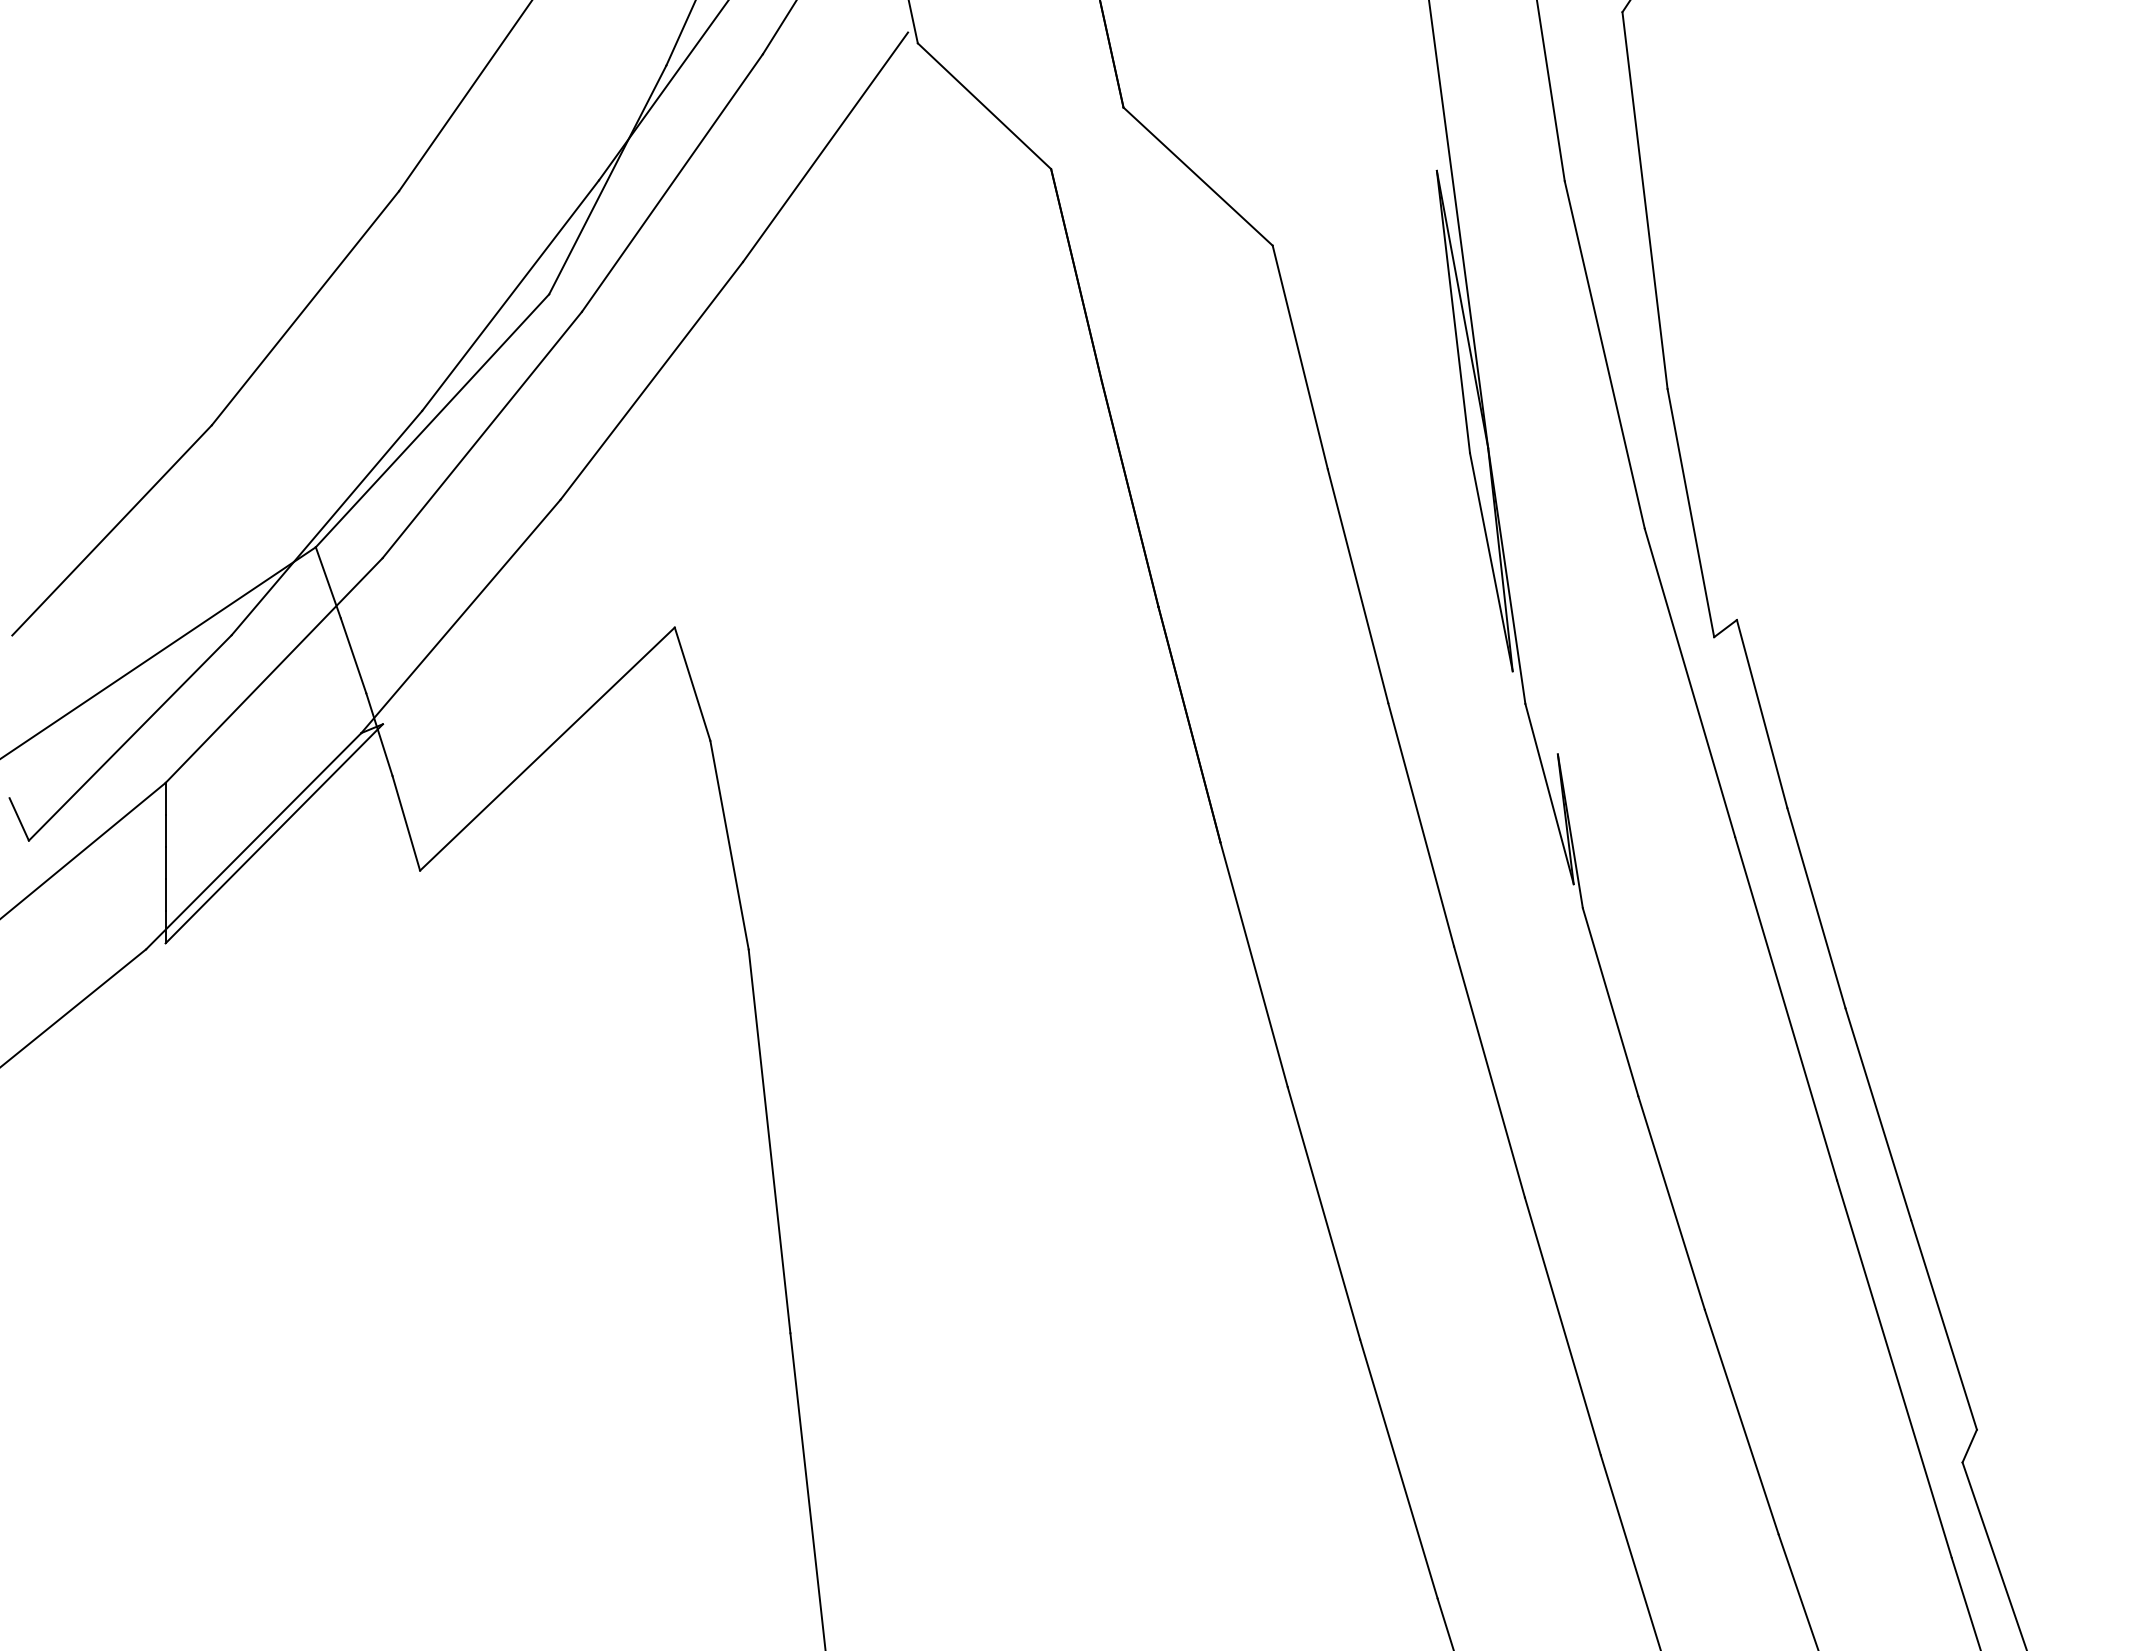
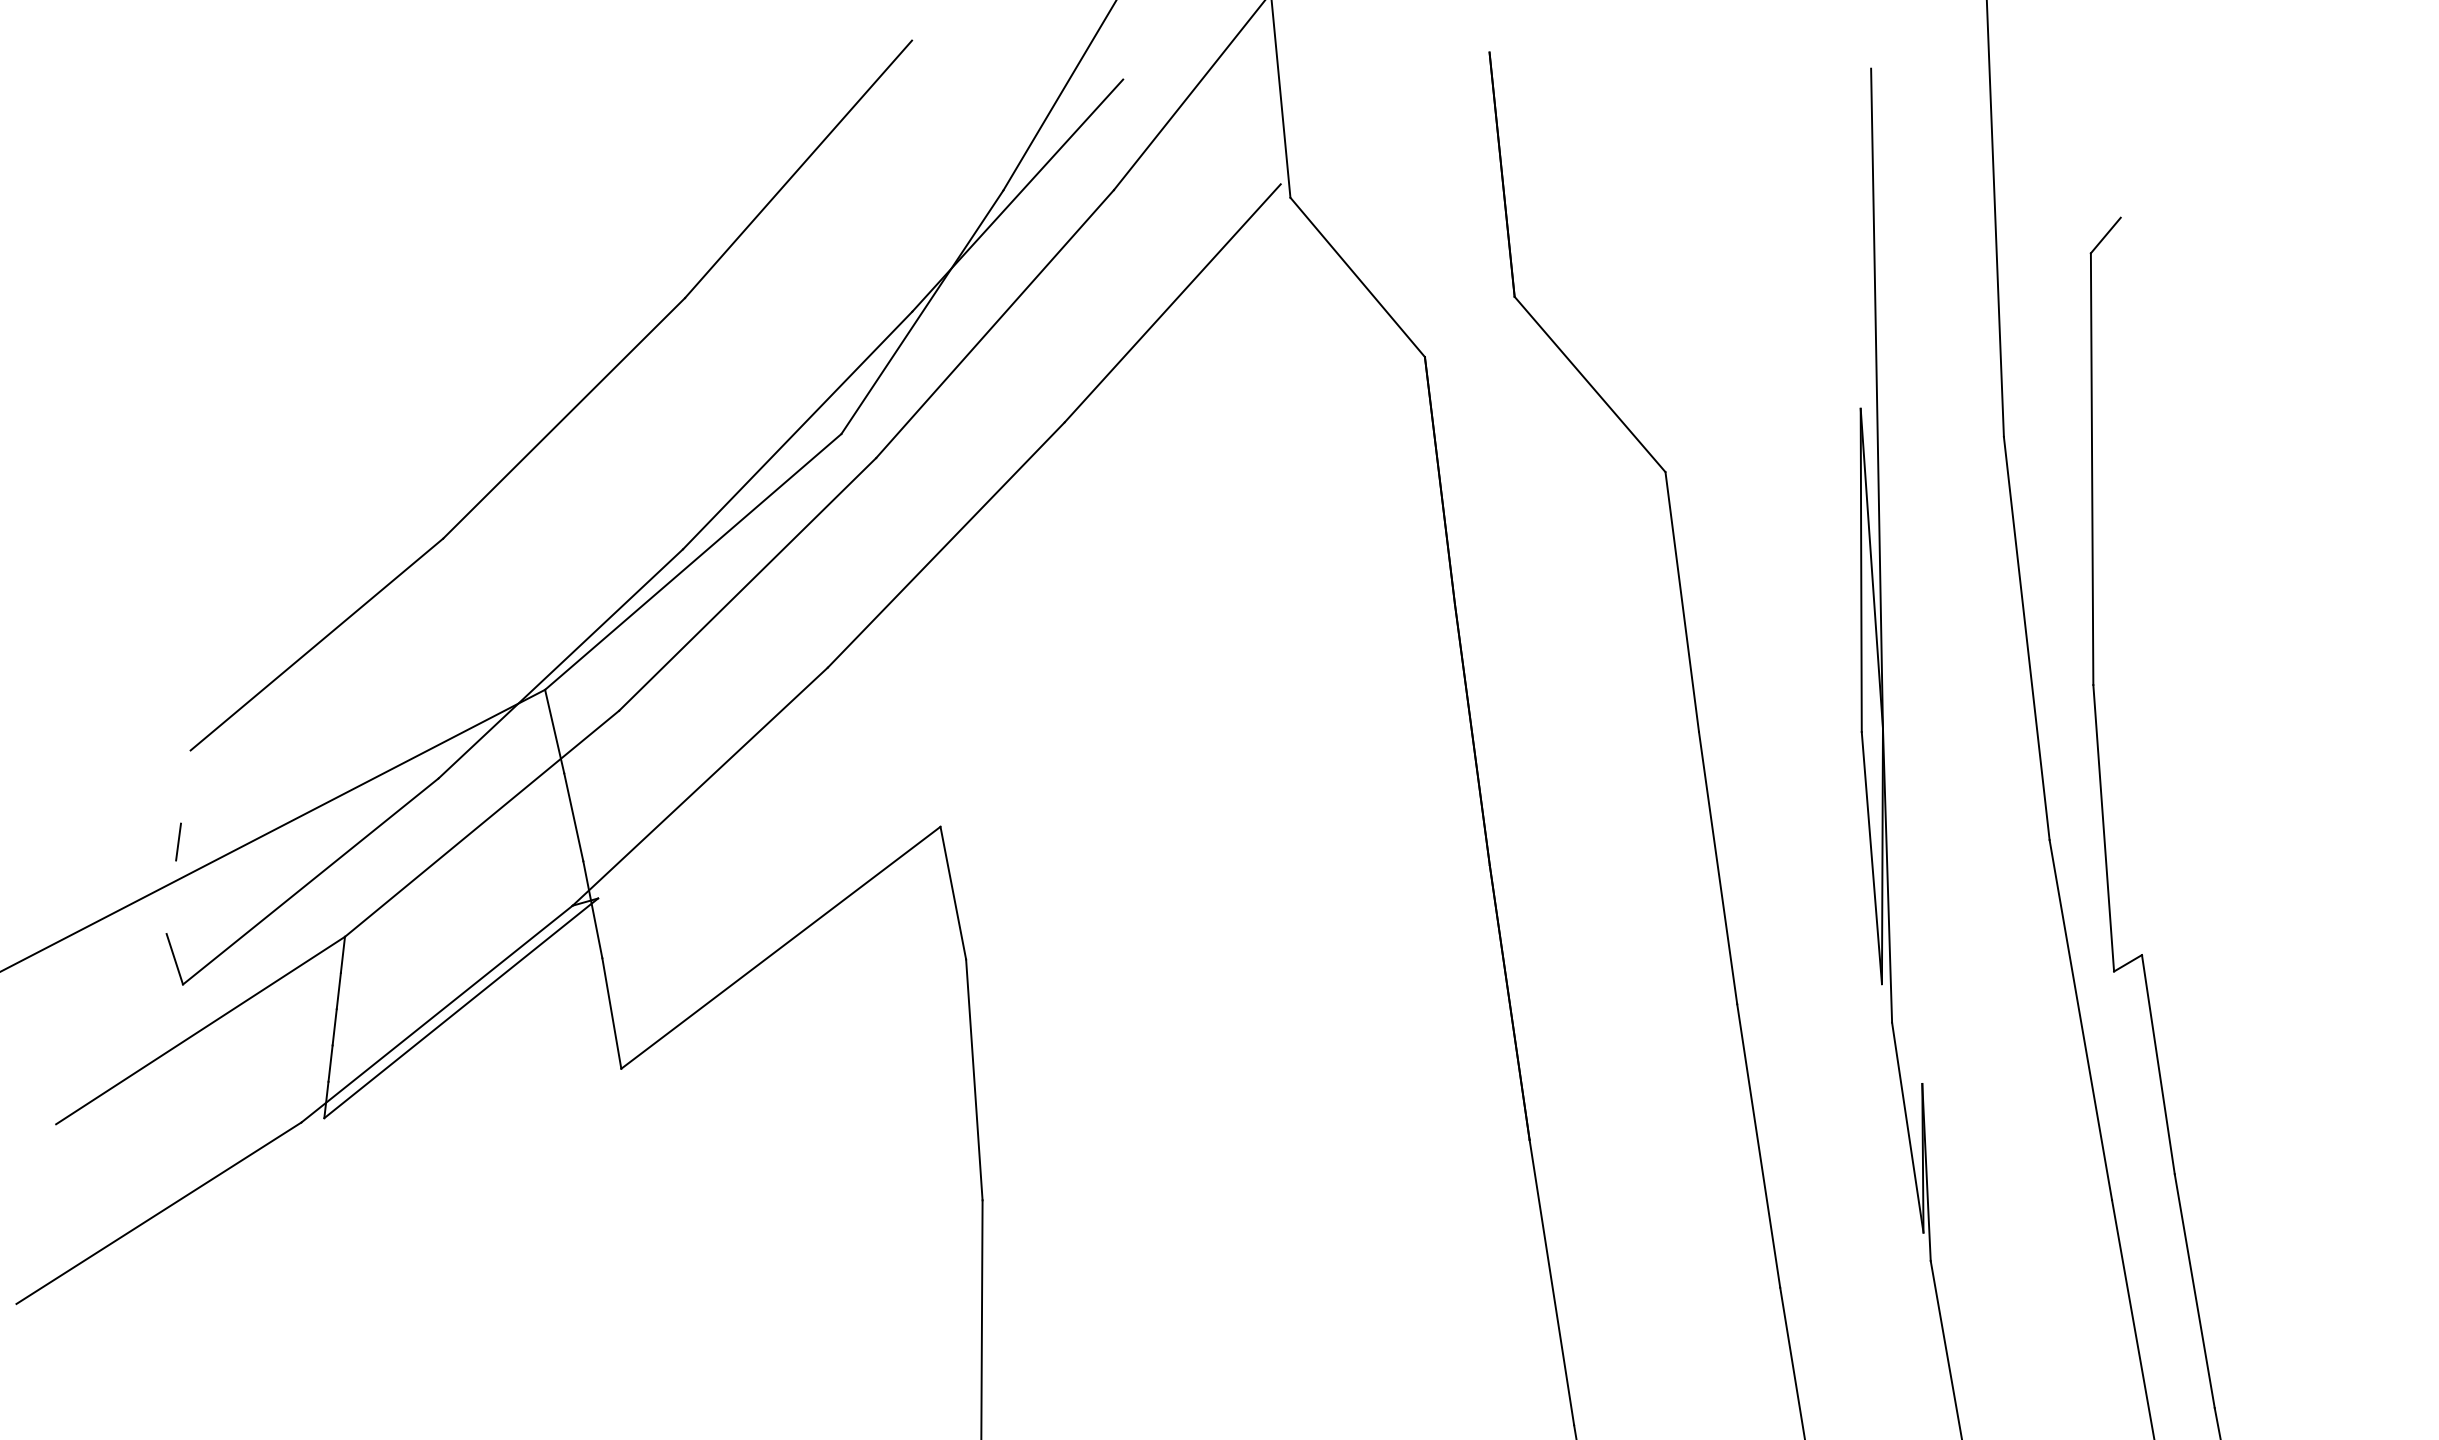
line: (10, 716) -> (178, 841), added

